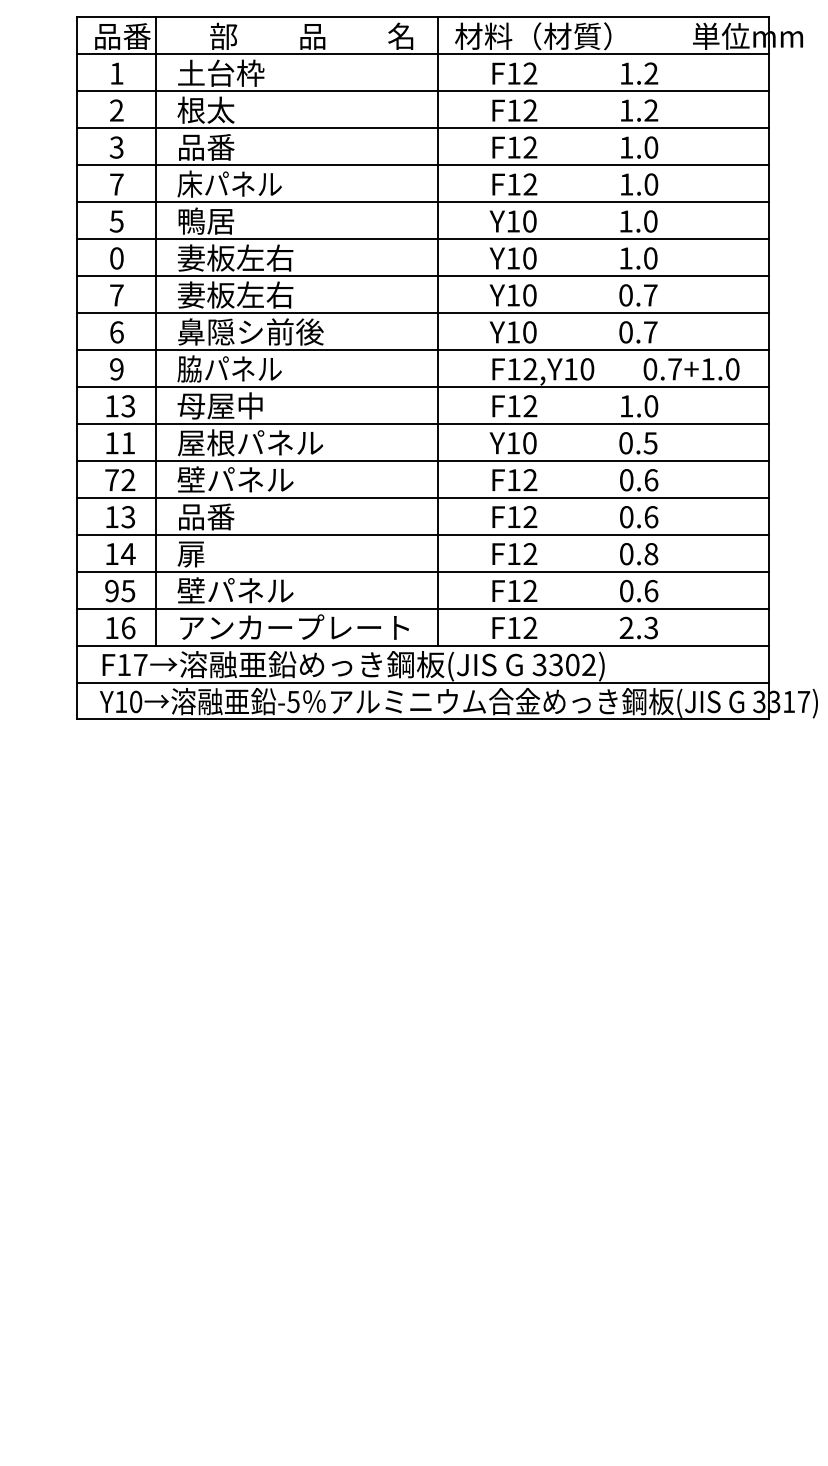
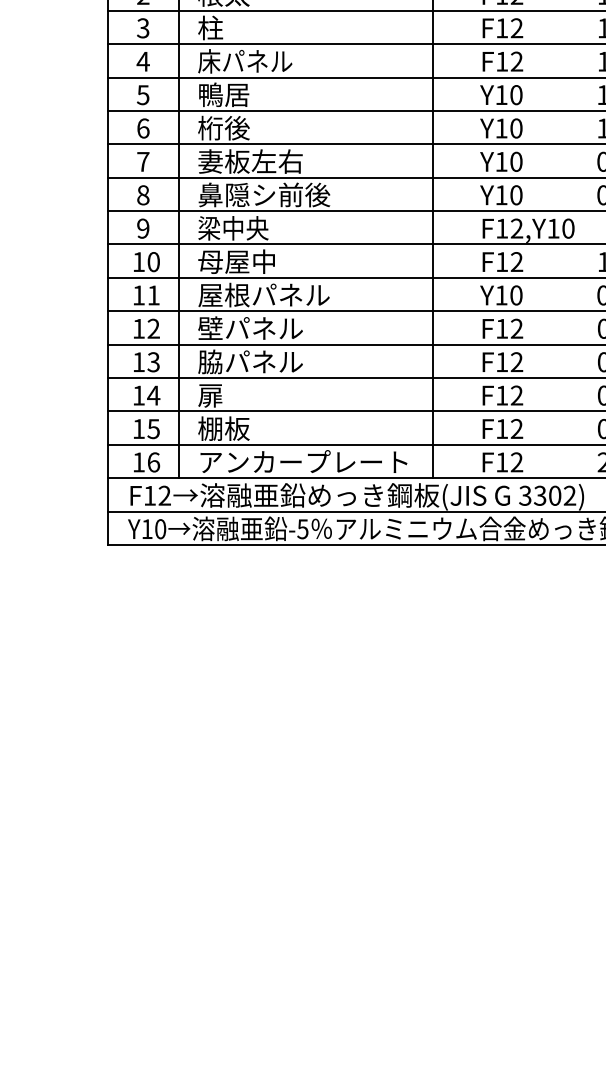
text: (205, 146) -> (223, 27), 品番 -> 柱
text: (116, 184) -> (142, 61), 7 -> 4
text: (235, 257) -> (250, 127), 妻板左右 -> 桁後
text: (116, 258) -> (142, 128), 0 -> 6
text: (116, 332) -> (142, 195), 6 -> 8
text: (229, 368) -> (245, 227), 脇パネル -> 梁中央
text: (128, 406) -> (153, 262), 13 -> 10
text: (111, 480) -> (138, 329), 72 -> 12
text: (235, 516) -> (250, 361), 品番 -> 脇パネル
text: (111, 590) -> (138, 428), 95 -> 15
text: (235, 590) -> (250, 428), 壁パネル -> 棚板
text: (140, 664) -> (164, 495), F17 -> F12

